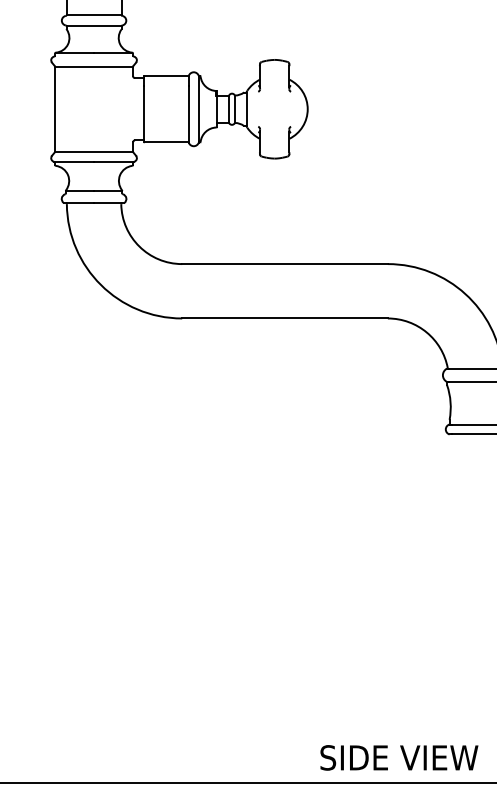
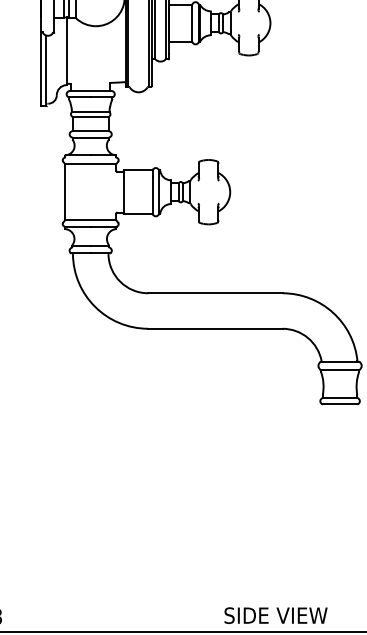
text: (398, 757) -> (275, 615), moved

